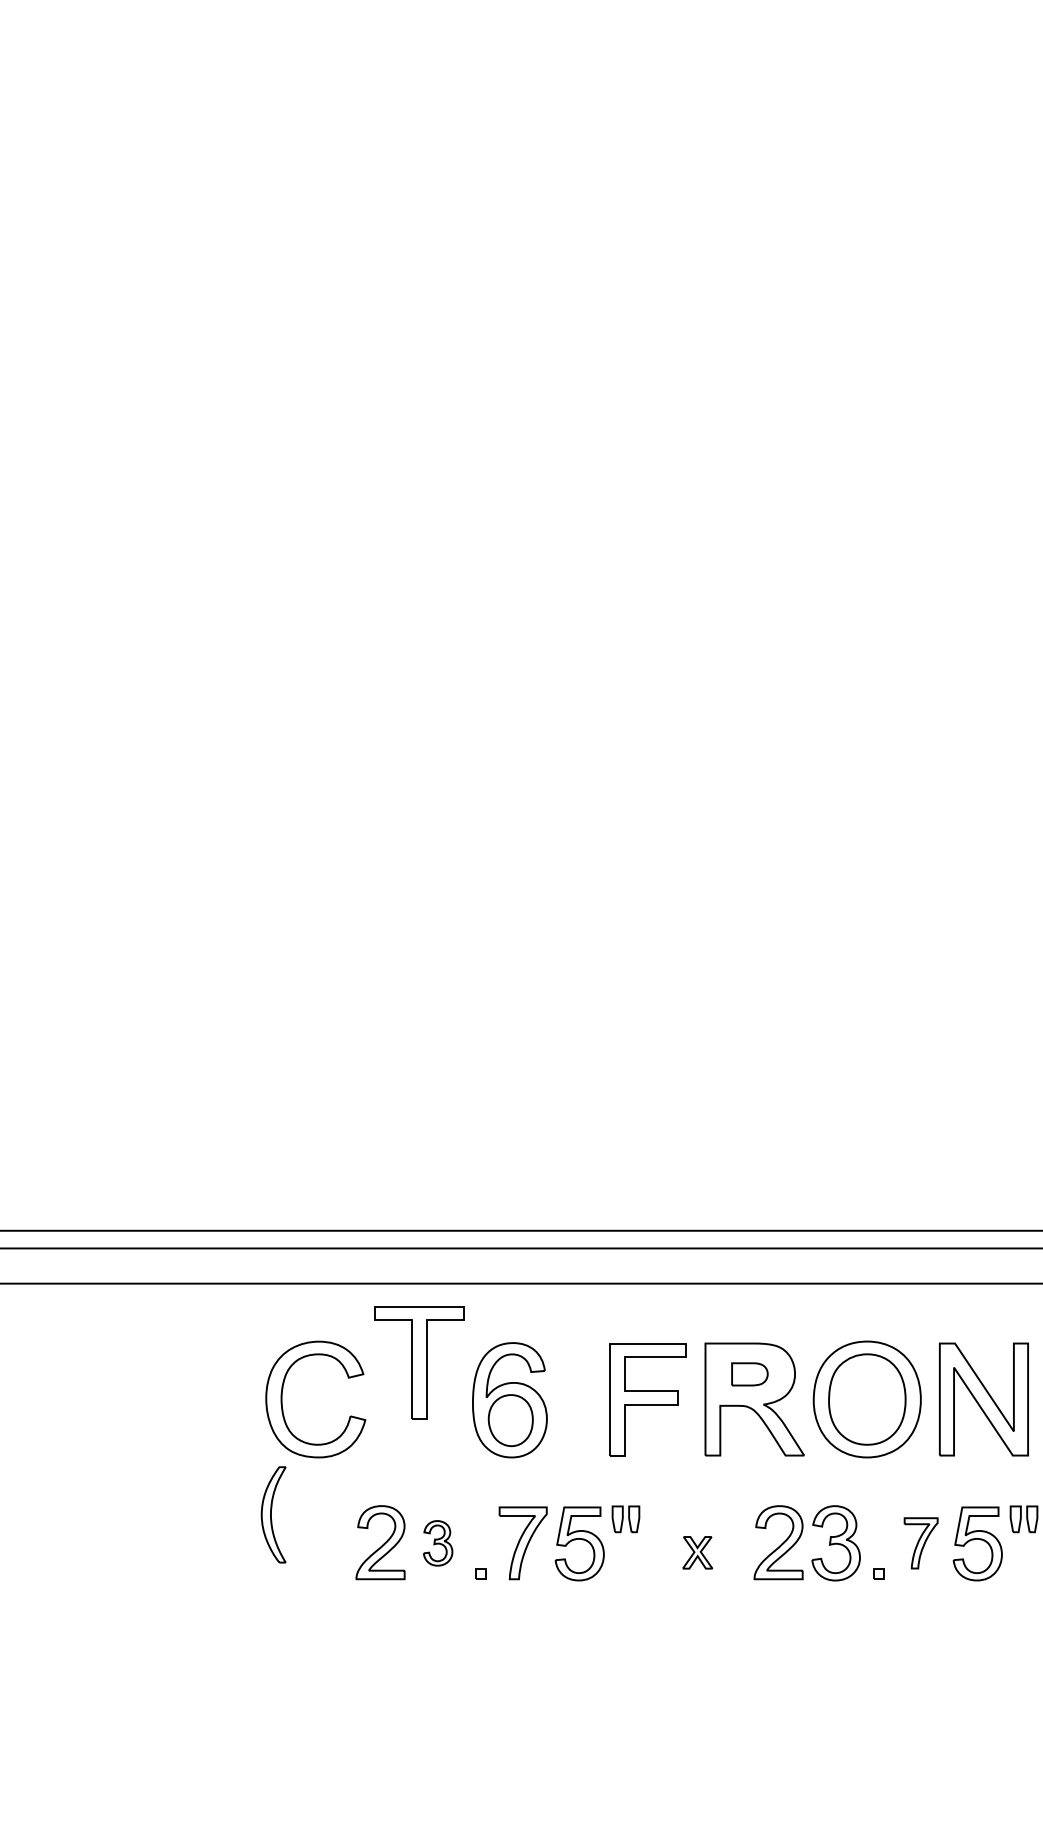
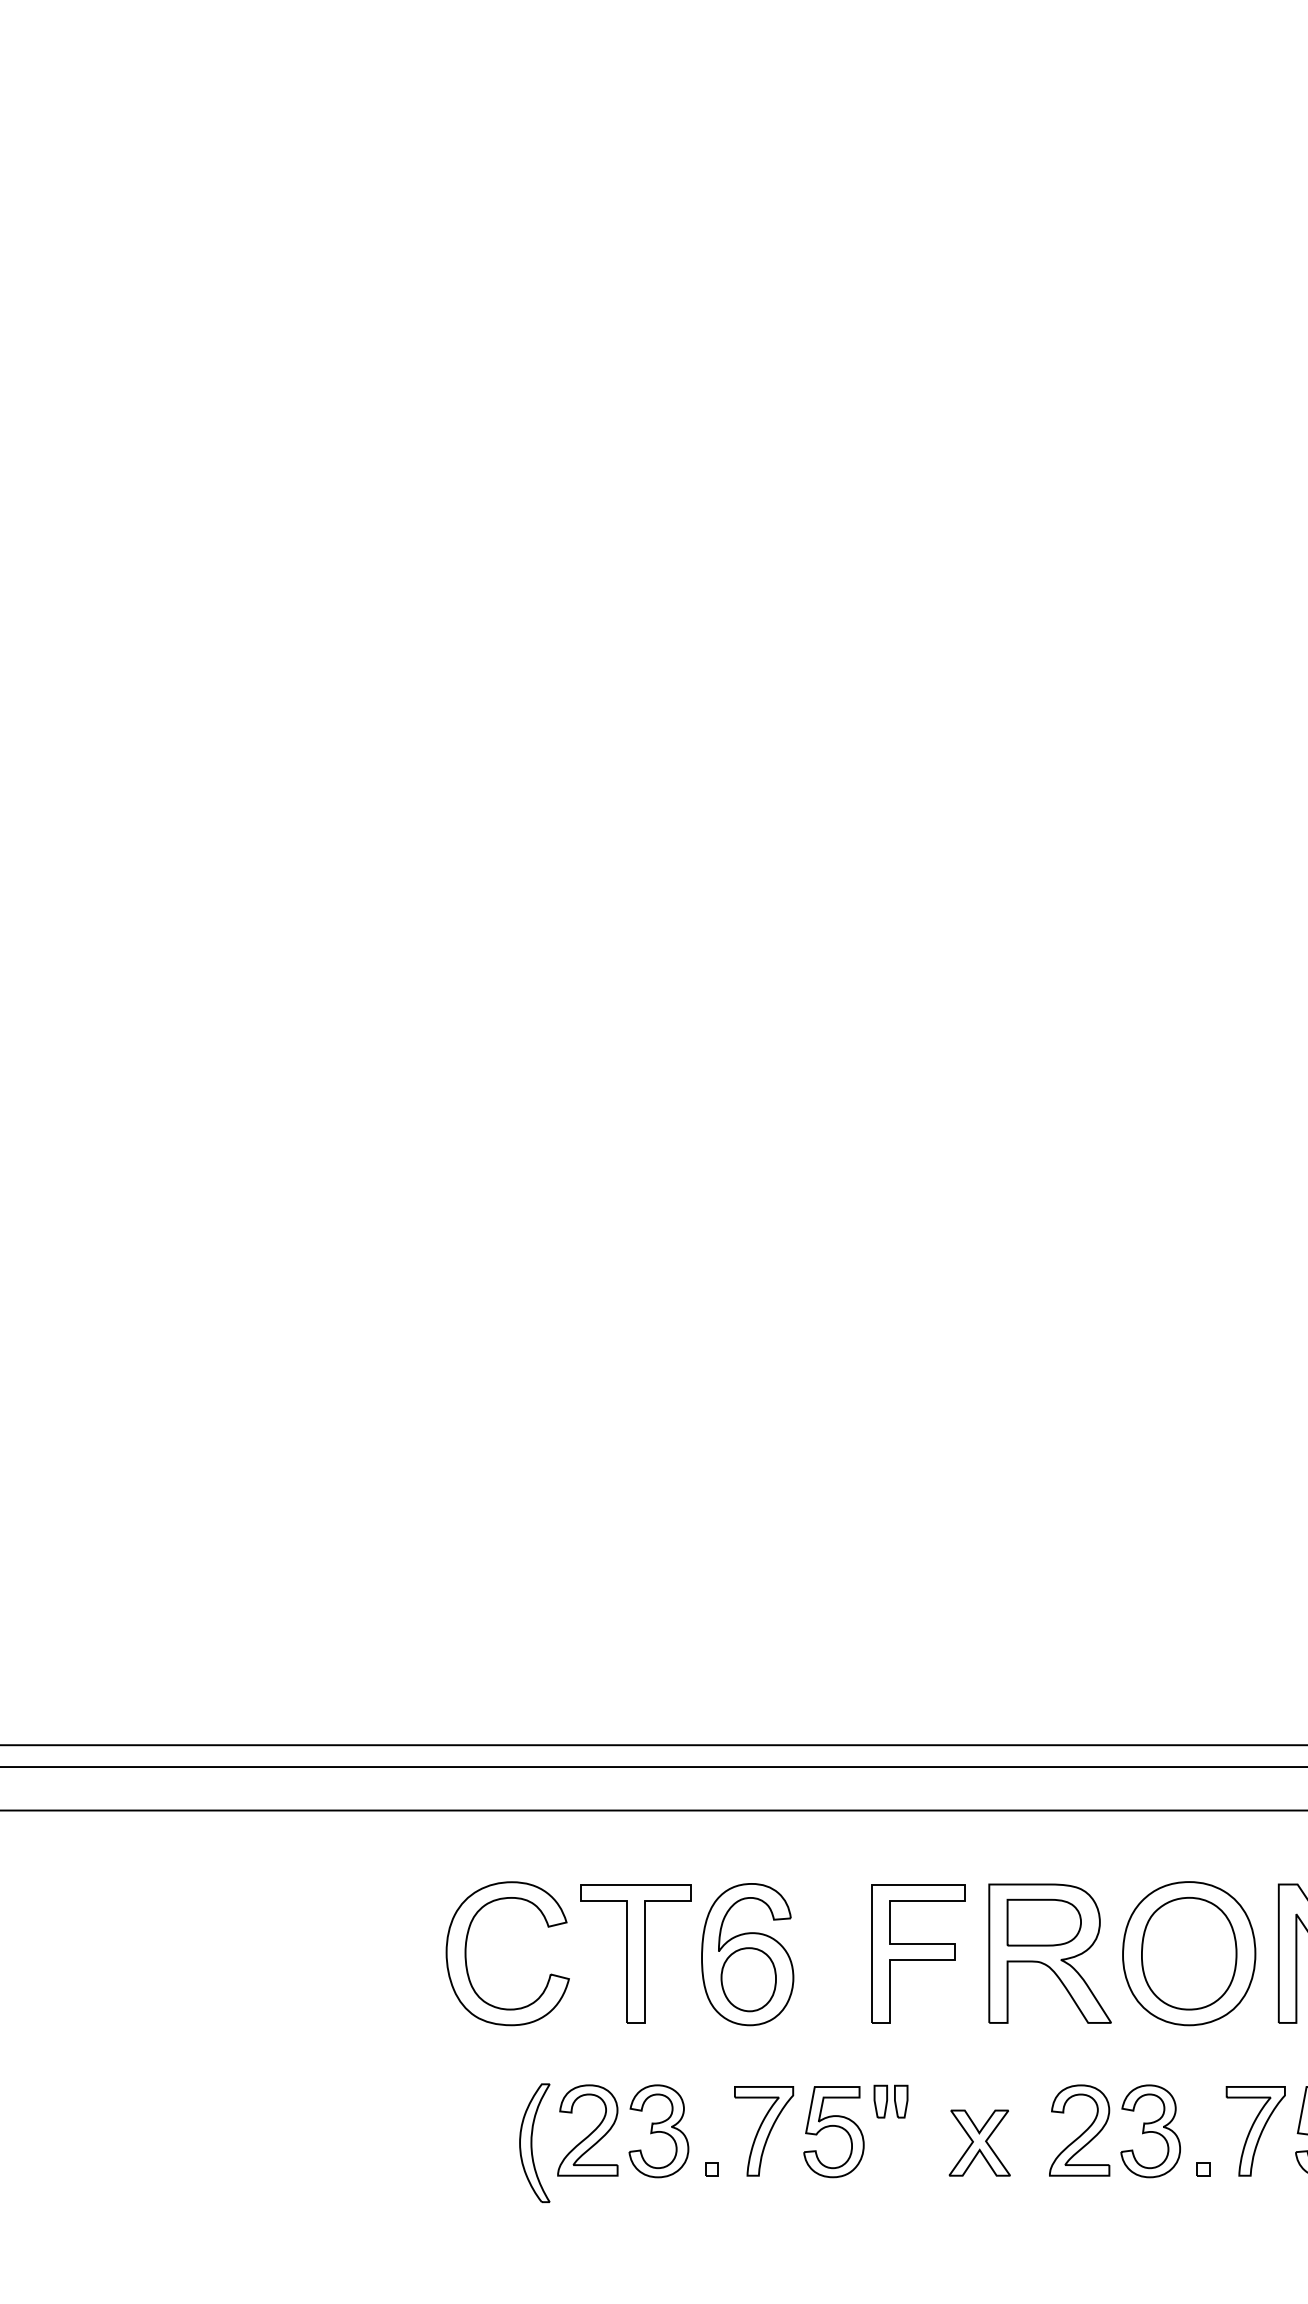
part: (419, 1362) -> (635, 1953), moved
part: (749, 1374) -> (1043, 1922), size x1.67
part: (273, 1514) -> (534, 2142), moved
part: (437, 1543) -> (658, 2131), size x1.67
part: (920, 1543) -> (1255, 2131), size x1.43
part: (697, 1552) -> (979, 2142), size x1.67

